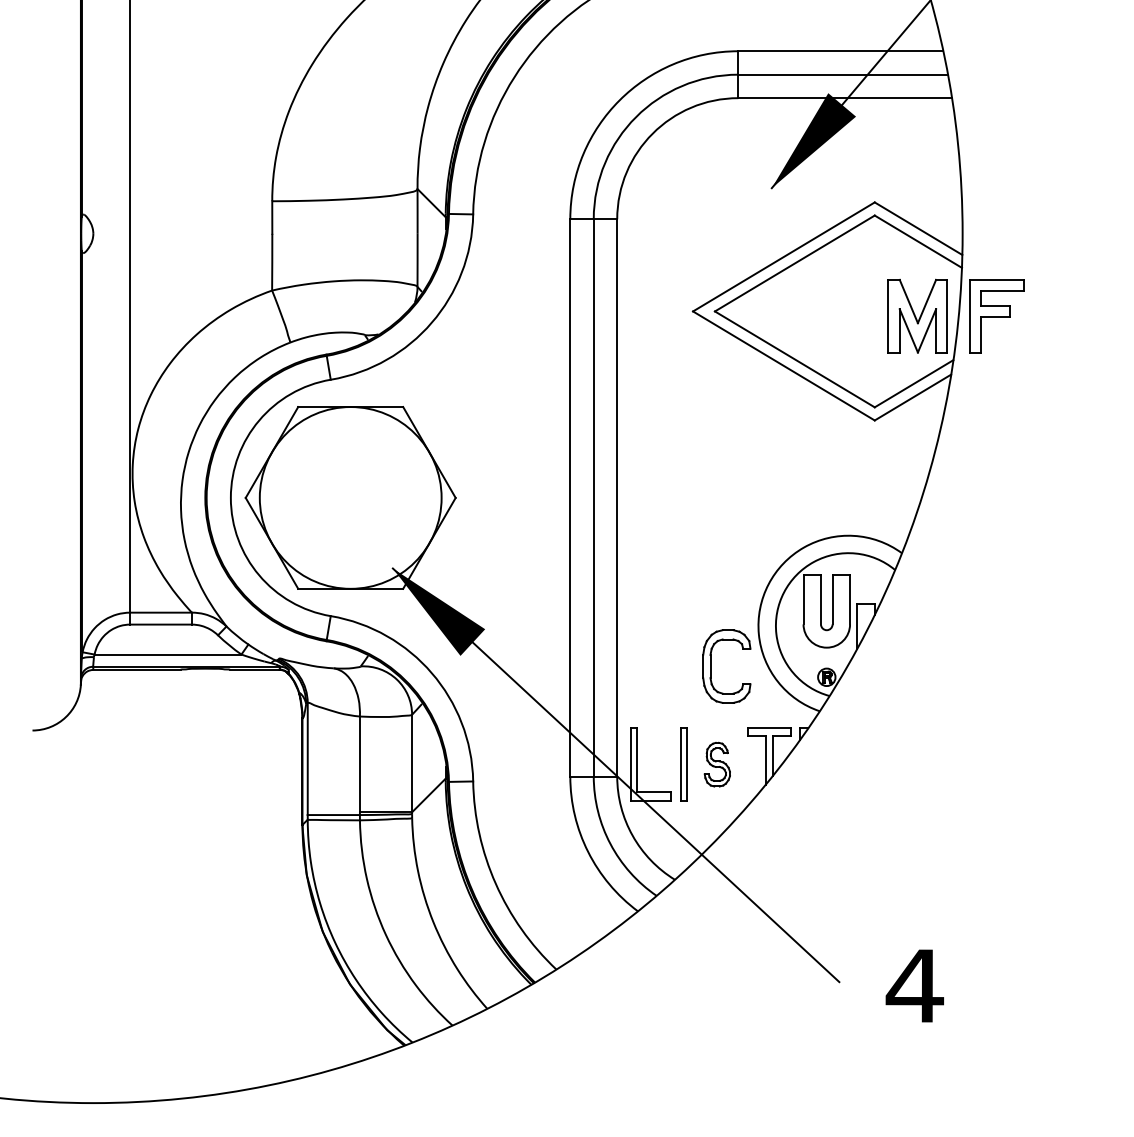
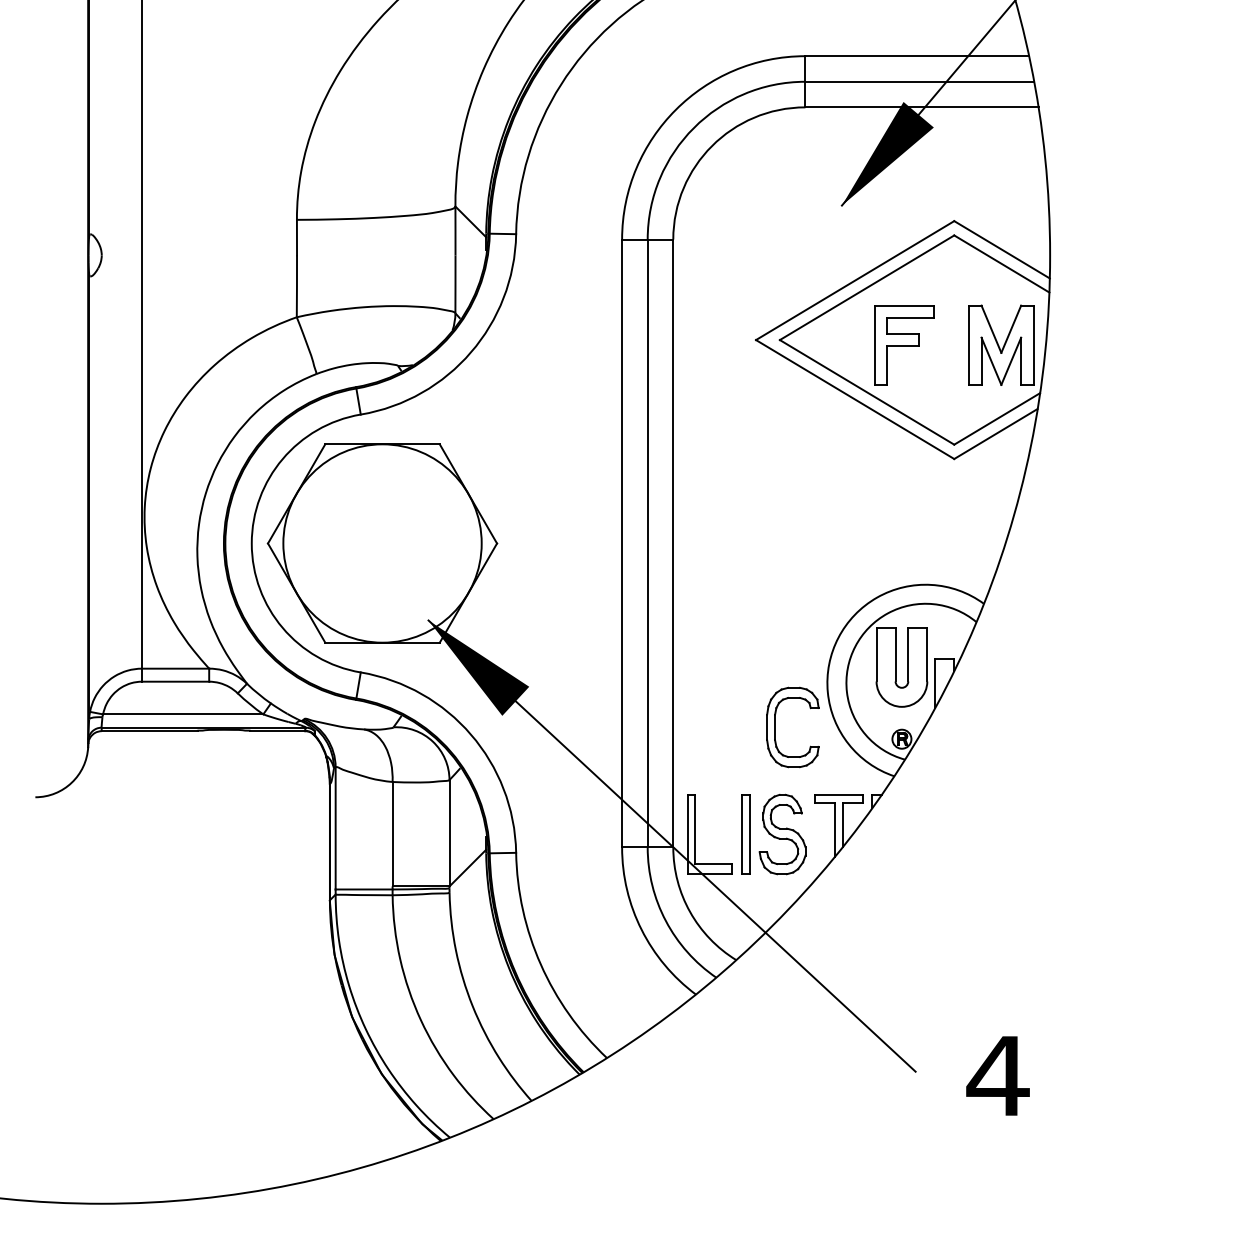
part: (996, 316) -> (904, 345), moved
part: (717, 764) -> (782, 834), size x1.67

